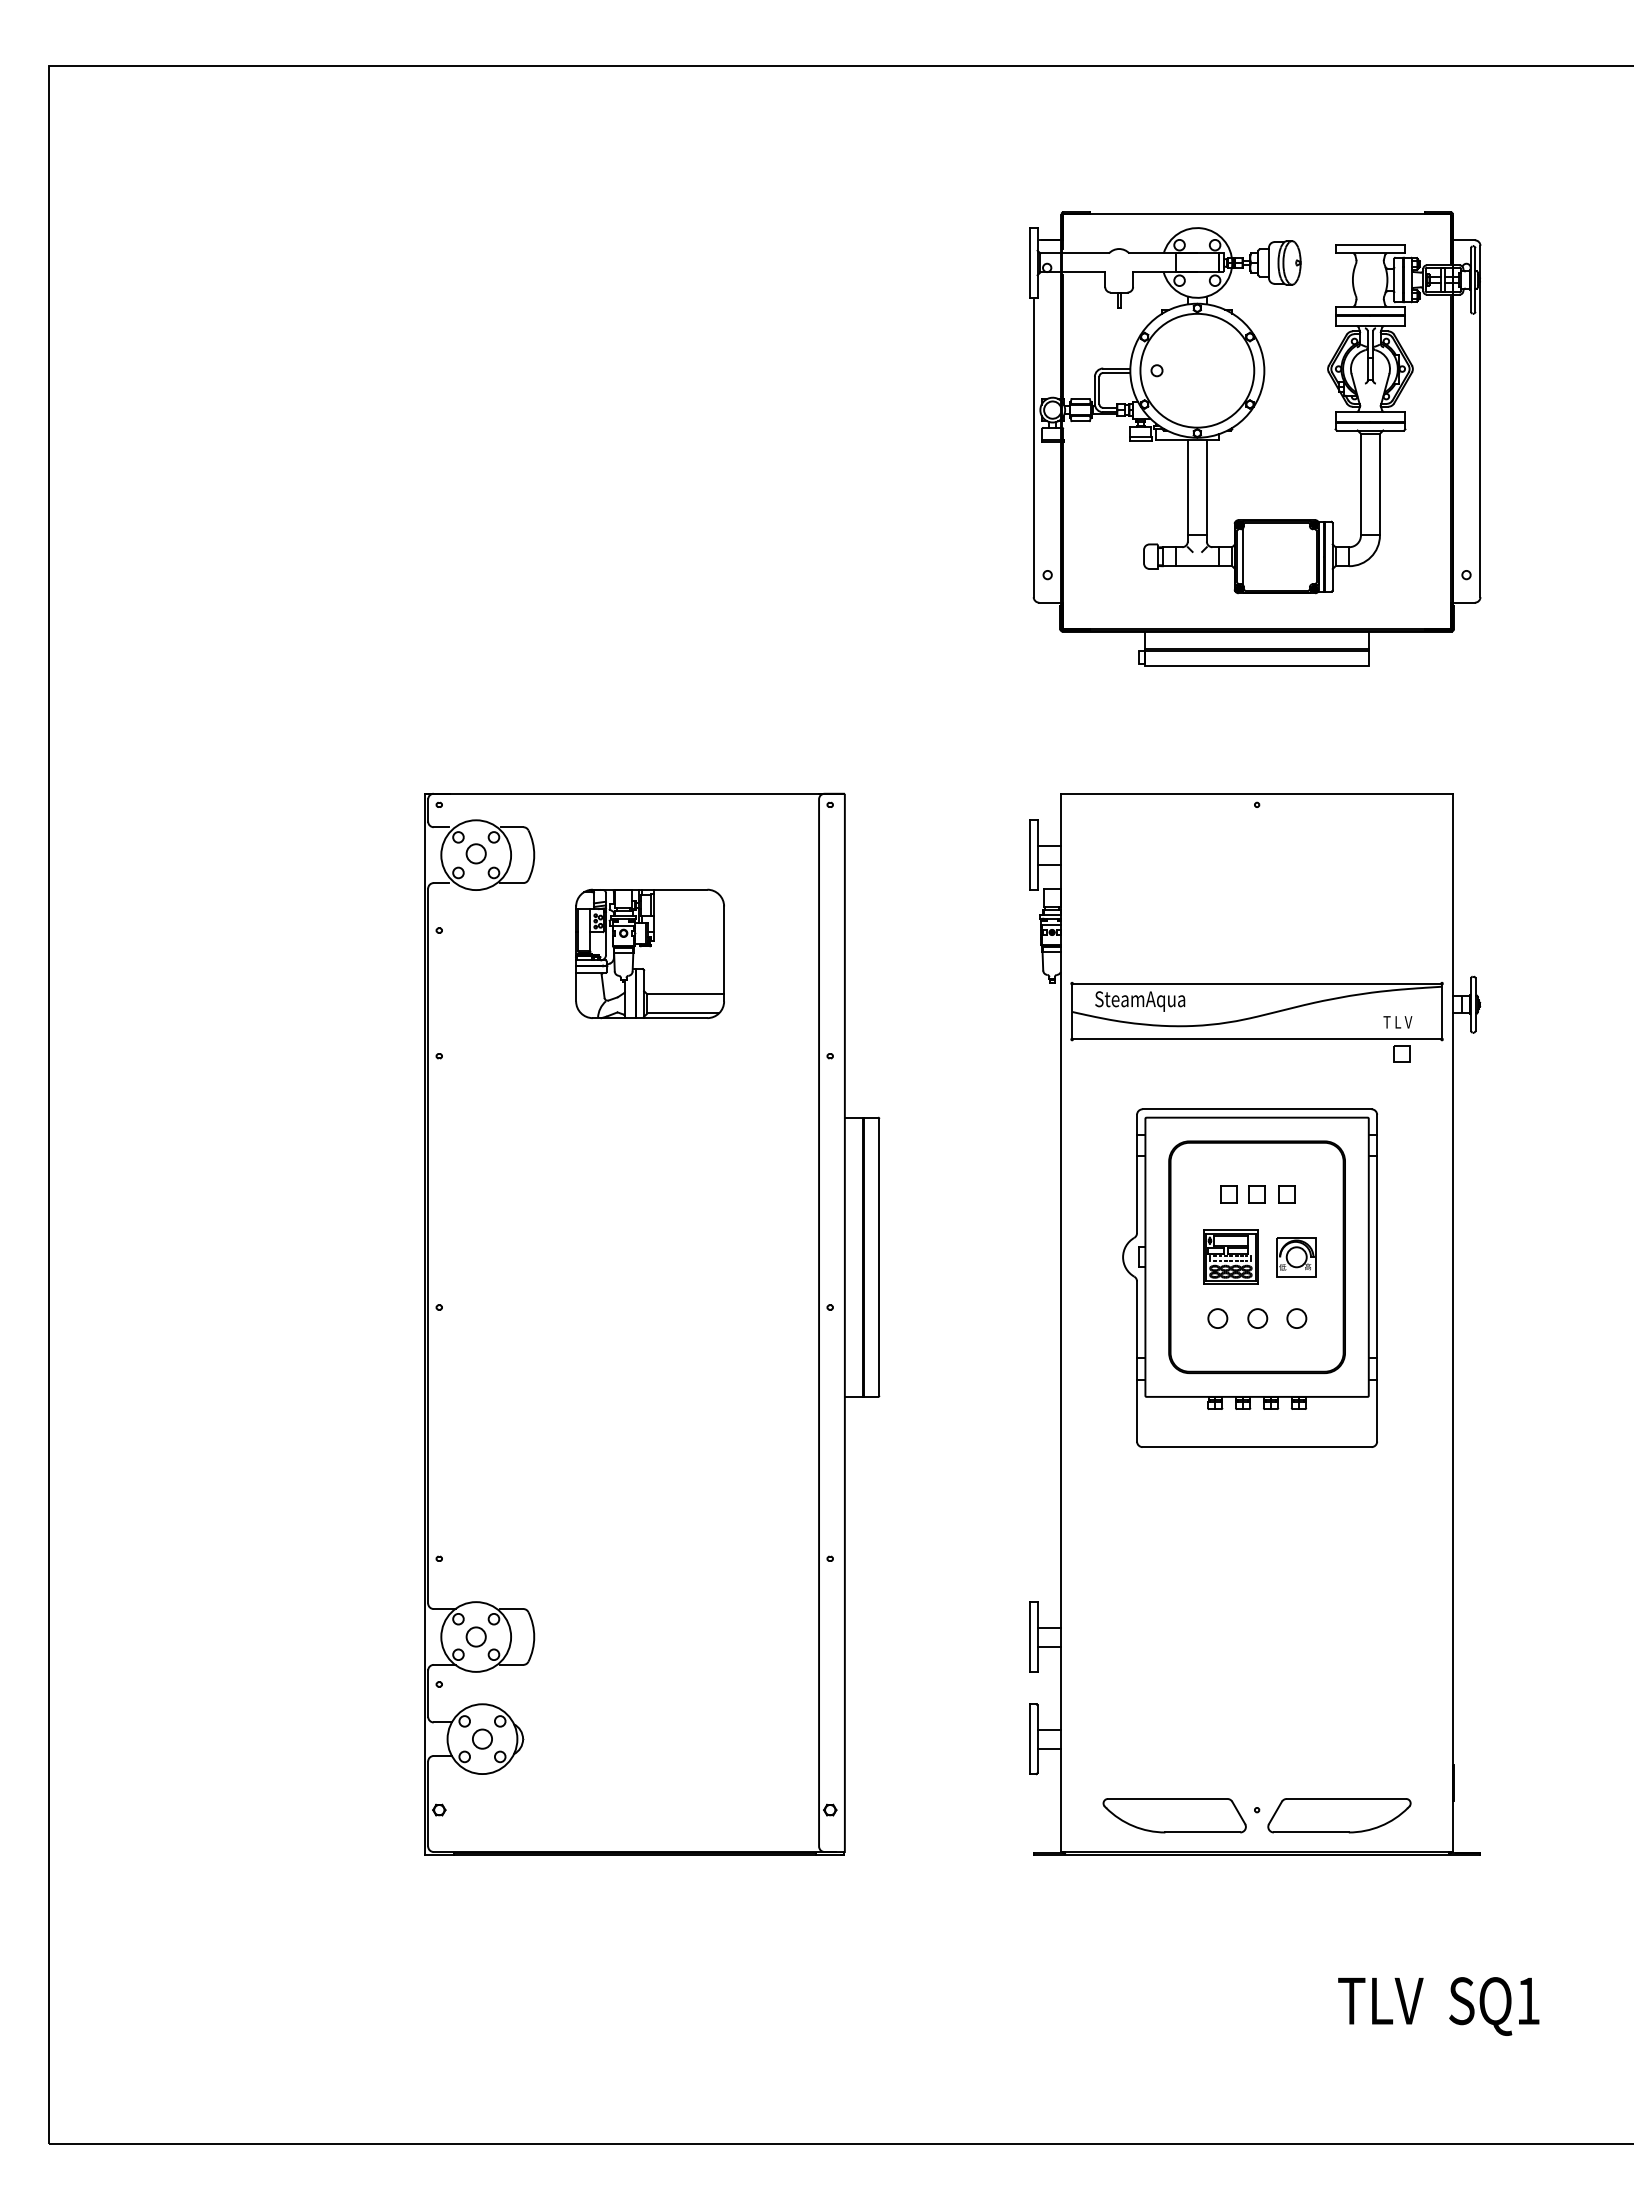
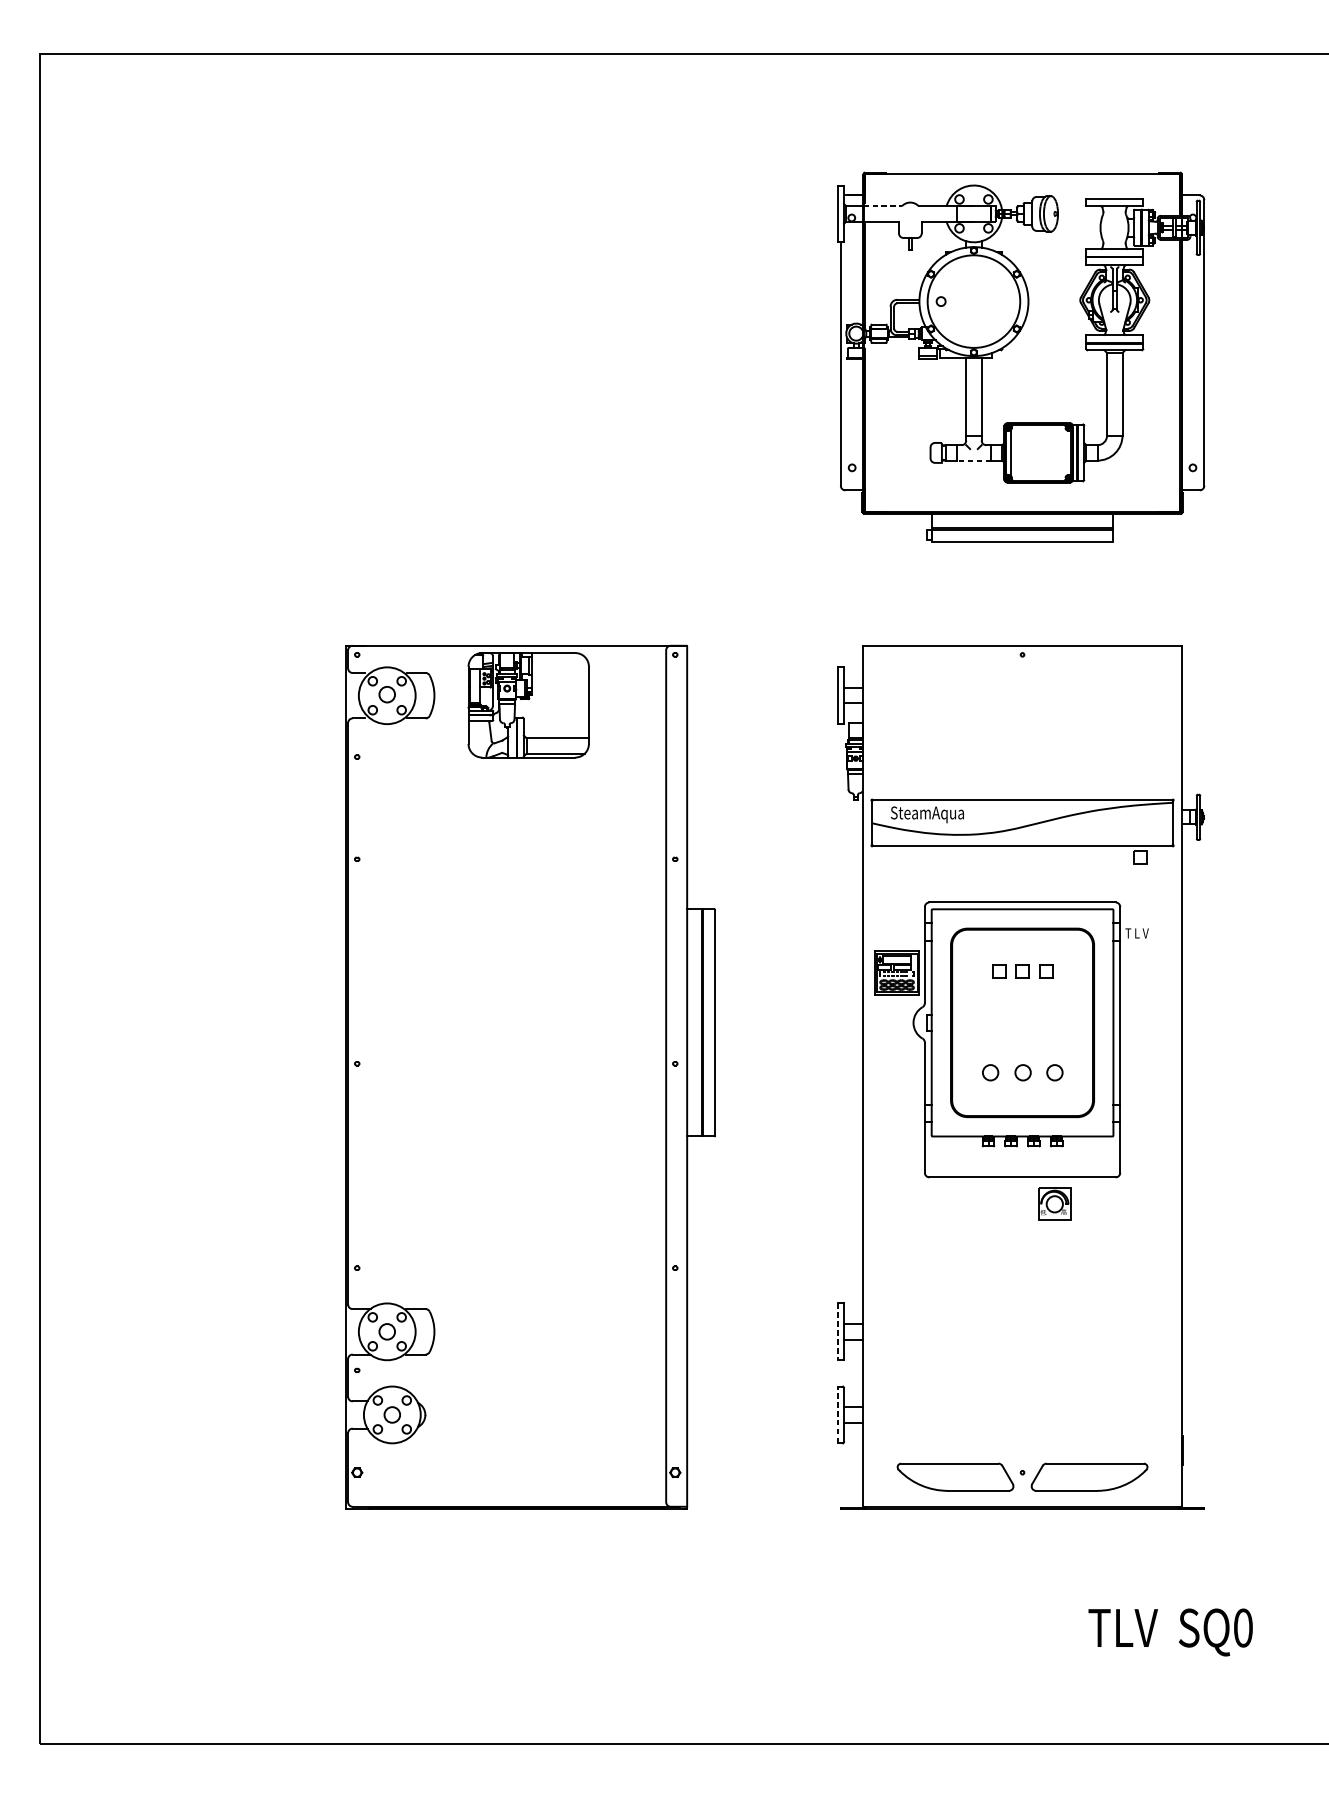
line: (1085, 253) -> (882, 206), solid -> dashed
line: (1196, 566) -> (973, 460), solid -> dashed
part: (649, 953) -> (528, 704), moved
text: (1397, 1022) -> (1136, 933), moved
part: (1230, 1256) -> (896, 972), moved
part: (1296, 1257) -> (1054, 1204), moved
line: (1029, 1637) -> (837, 1332), solid -> dashed
line: (1029, 1739) -> (837, 1415), solid -> dashed
text: (1528, 2001) -> (1243, 1628), SQ1 -> SQ0

